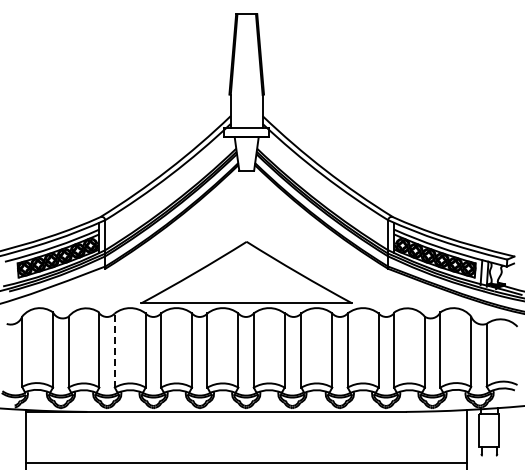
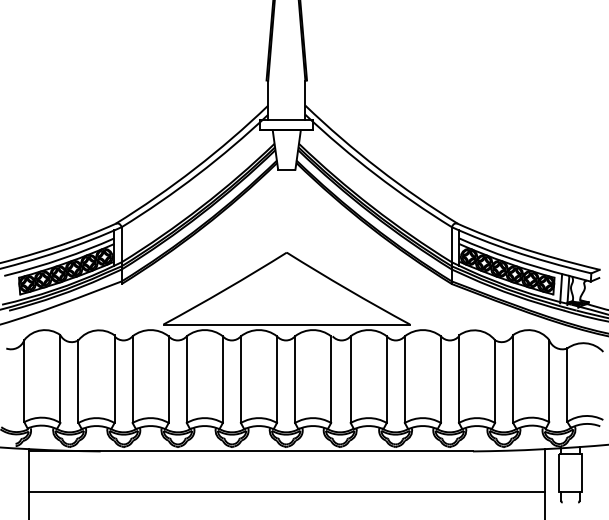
line: (114, 350) -> (132, 379), dashed -> solid
line: (246, 462) -> (286, 491), moved

